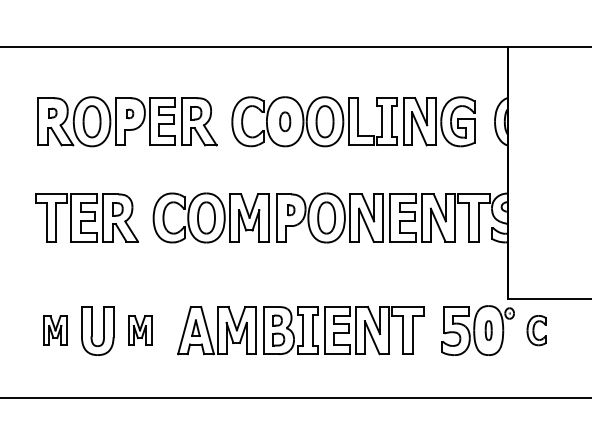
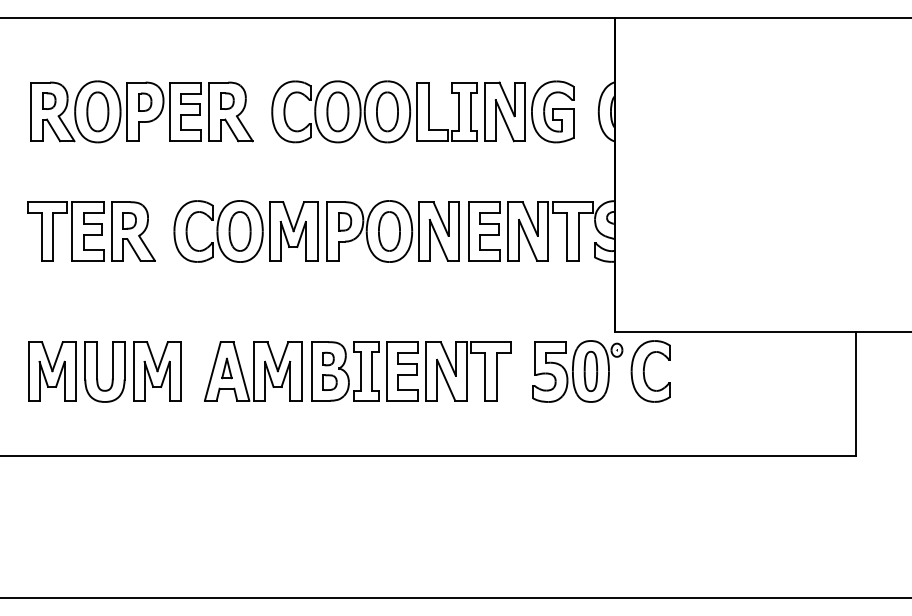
part: (53, 112) -> (49, 100), size x1.43
part: (130, 113) -> (145, 101), size x1.67
part: (284, 121) -> (337, 111), size x1.67
part: (291, 209) -> (345, 221), size x1.43
part: (55, 330) -> (52, 371), size x1.67
part: (140, 330) -> (157, 371), size x1.67
part: (488, 330) -> (590, 371), size x1.67
part: (536, 330) -> (650, 371), size x1.67

